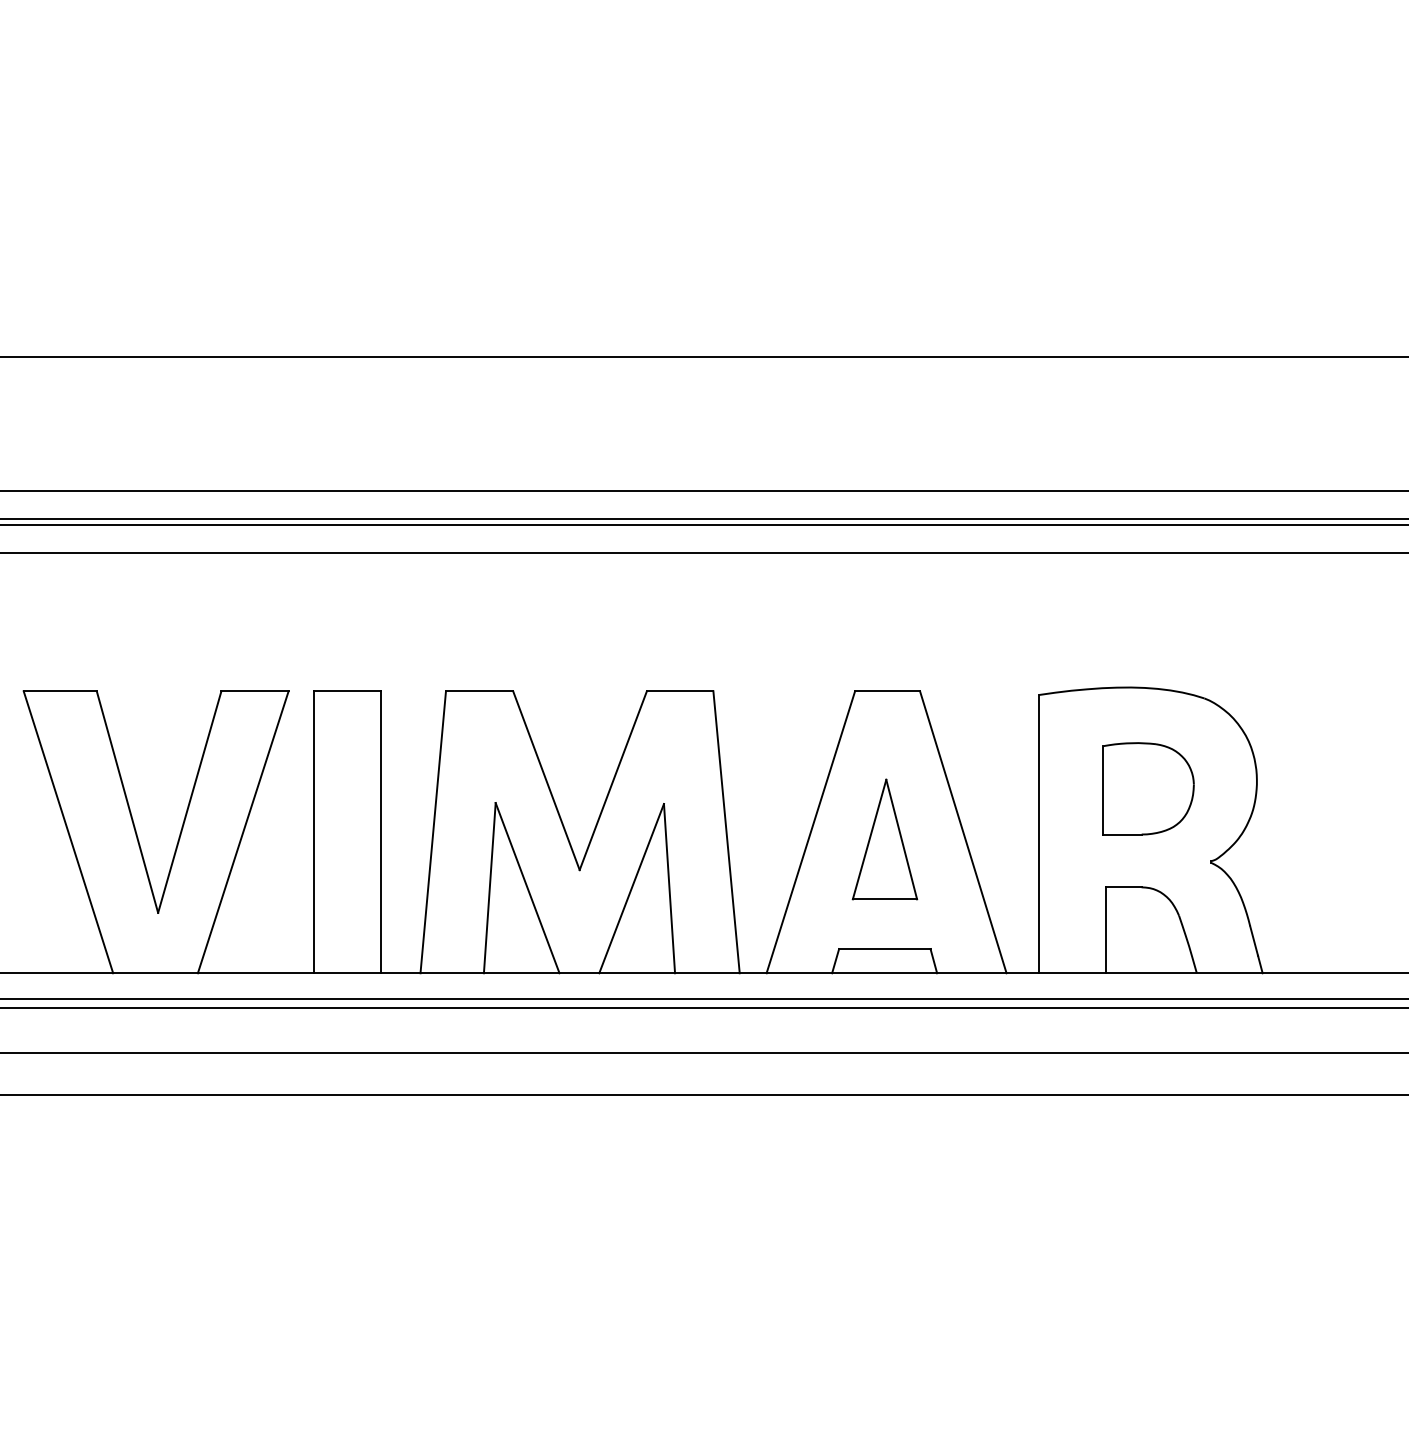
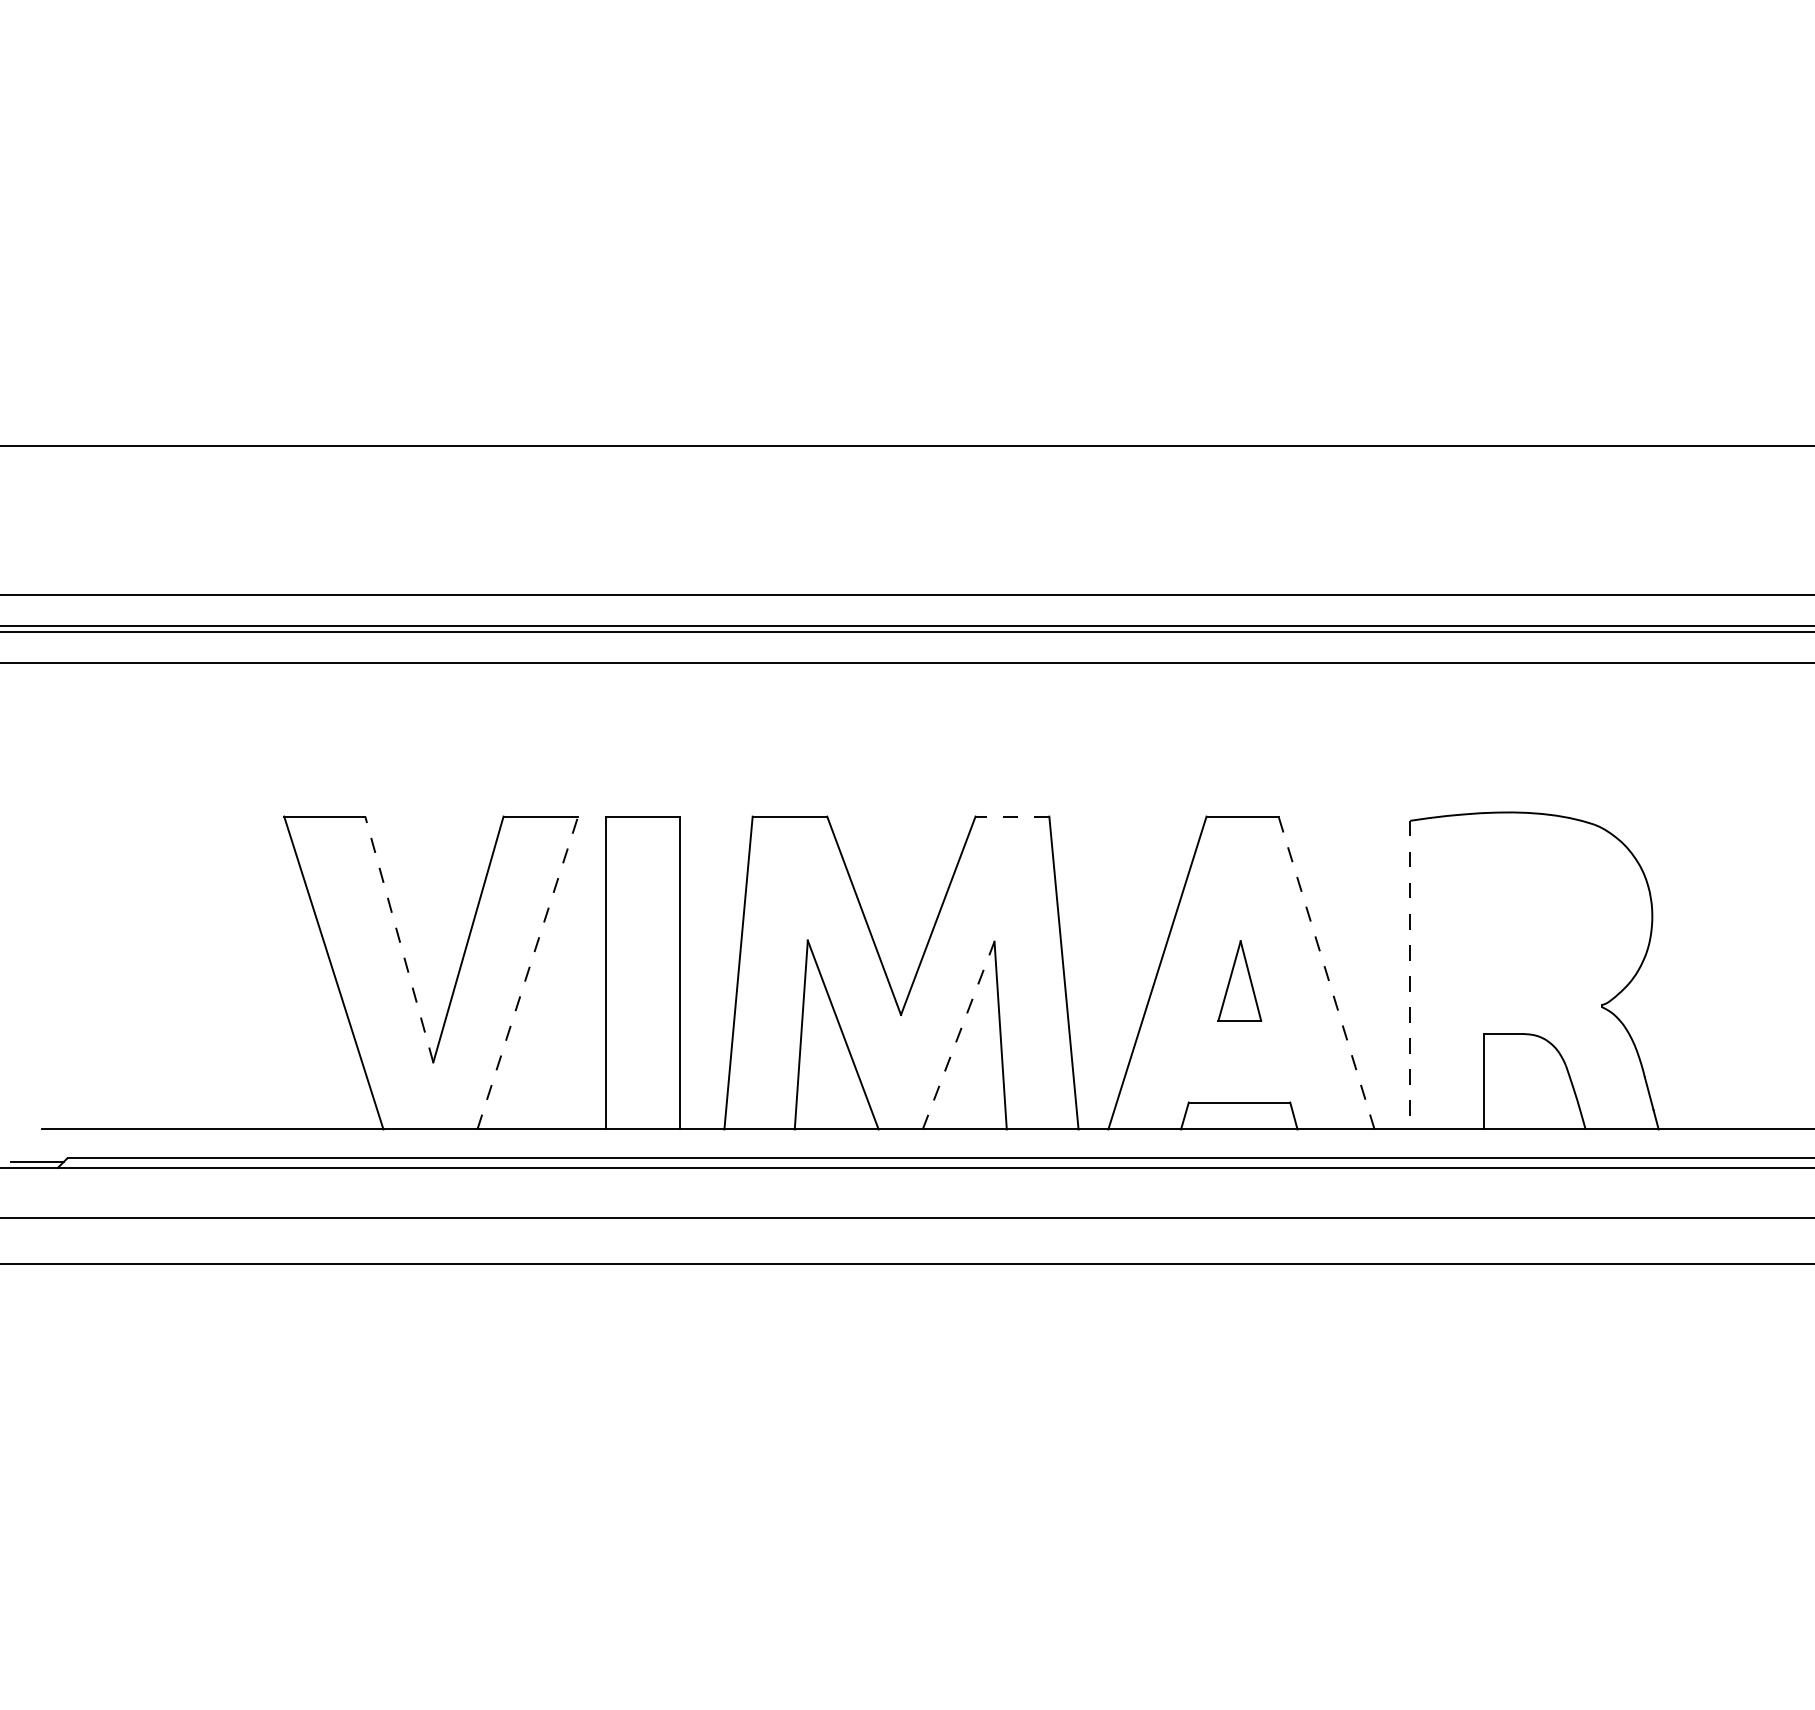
line: (680, 691) -> (1012, 816), solid -> dashed
part: (1148, 788) -> (1532, 924), removed
line: (127, 802) -> (399, 939), solid -> dashed
line: (243, 831) -> (527, 972), solid -> dashed
line: (963, 832) -> (1326, 973), solid -> dashed
line: (1038, 834) -> (1410, 975), solid -> dashed
part: (884, 839) -> (1239, 980), size x0.6
line: (631, 888) -> (958, 1035), solid -> dashed

